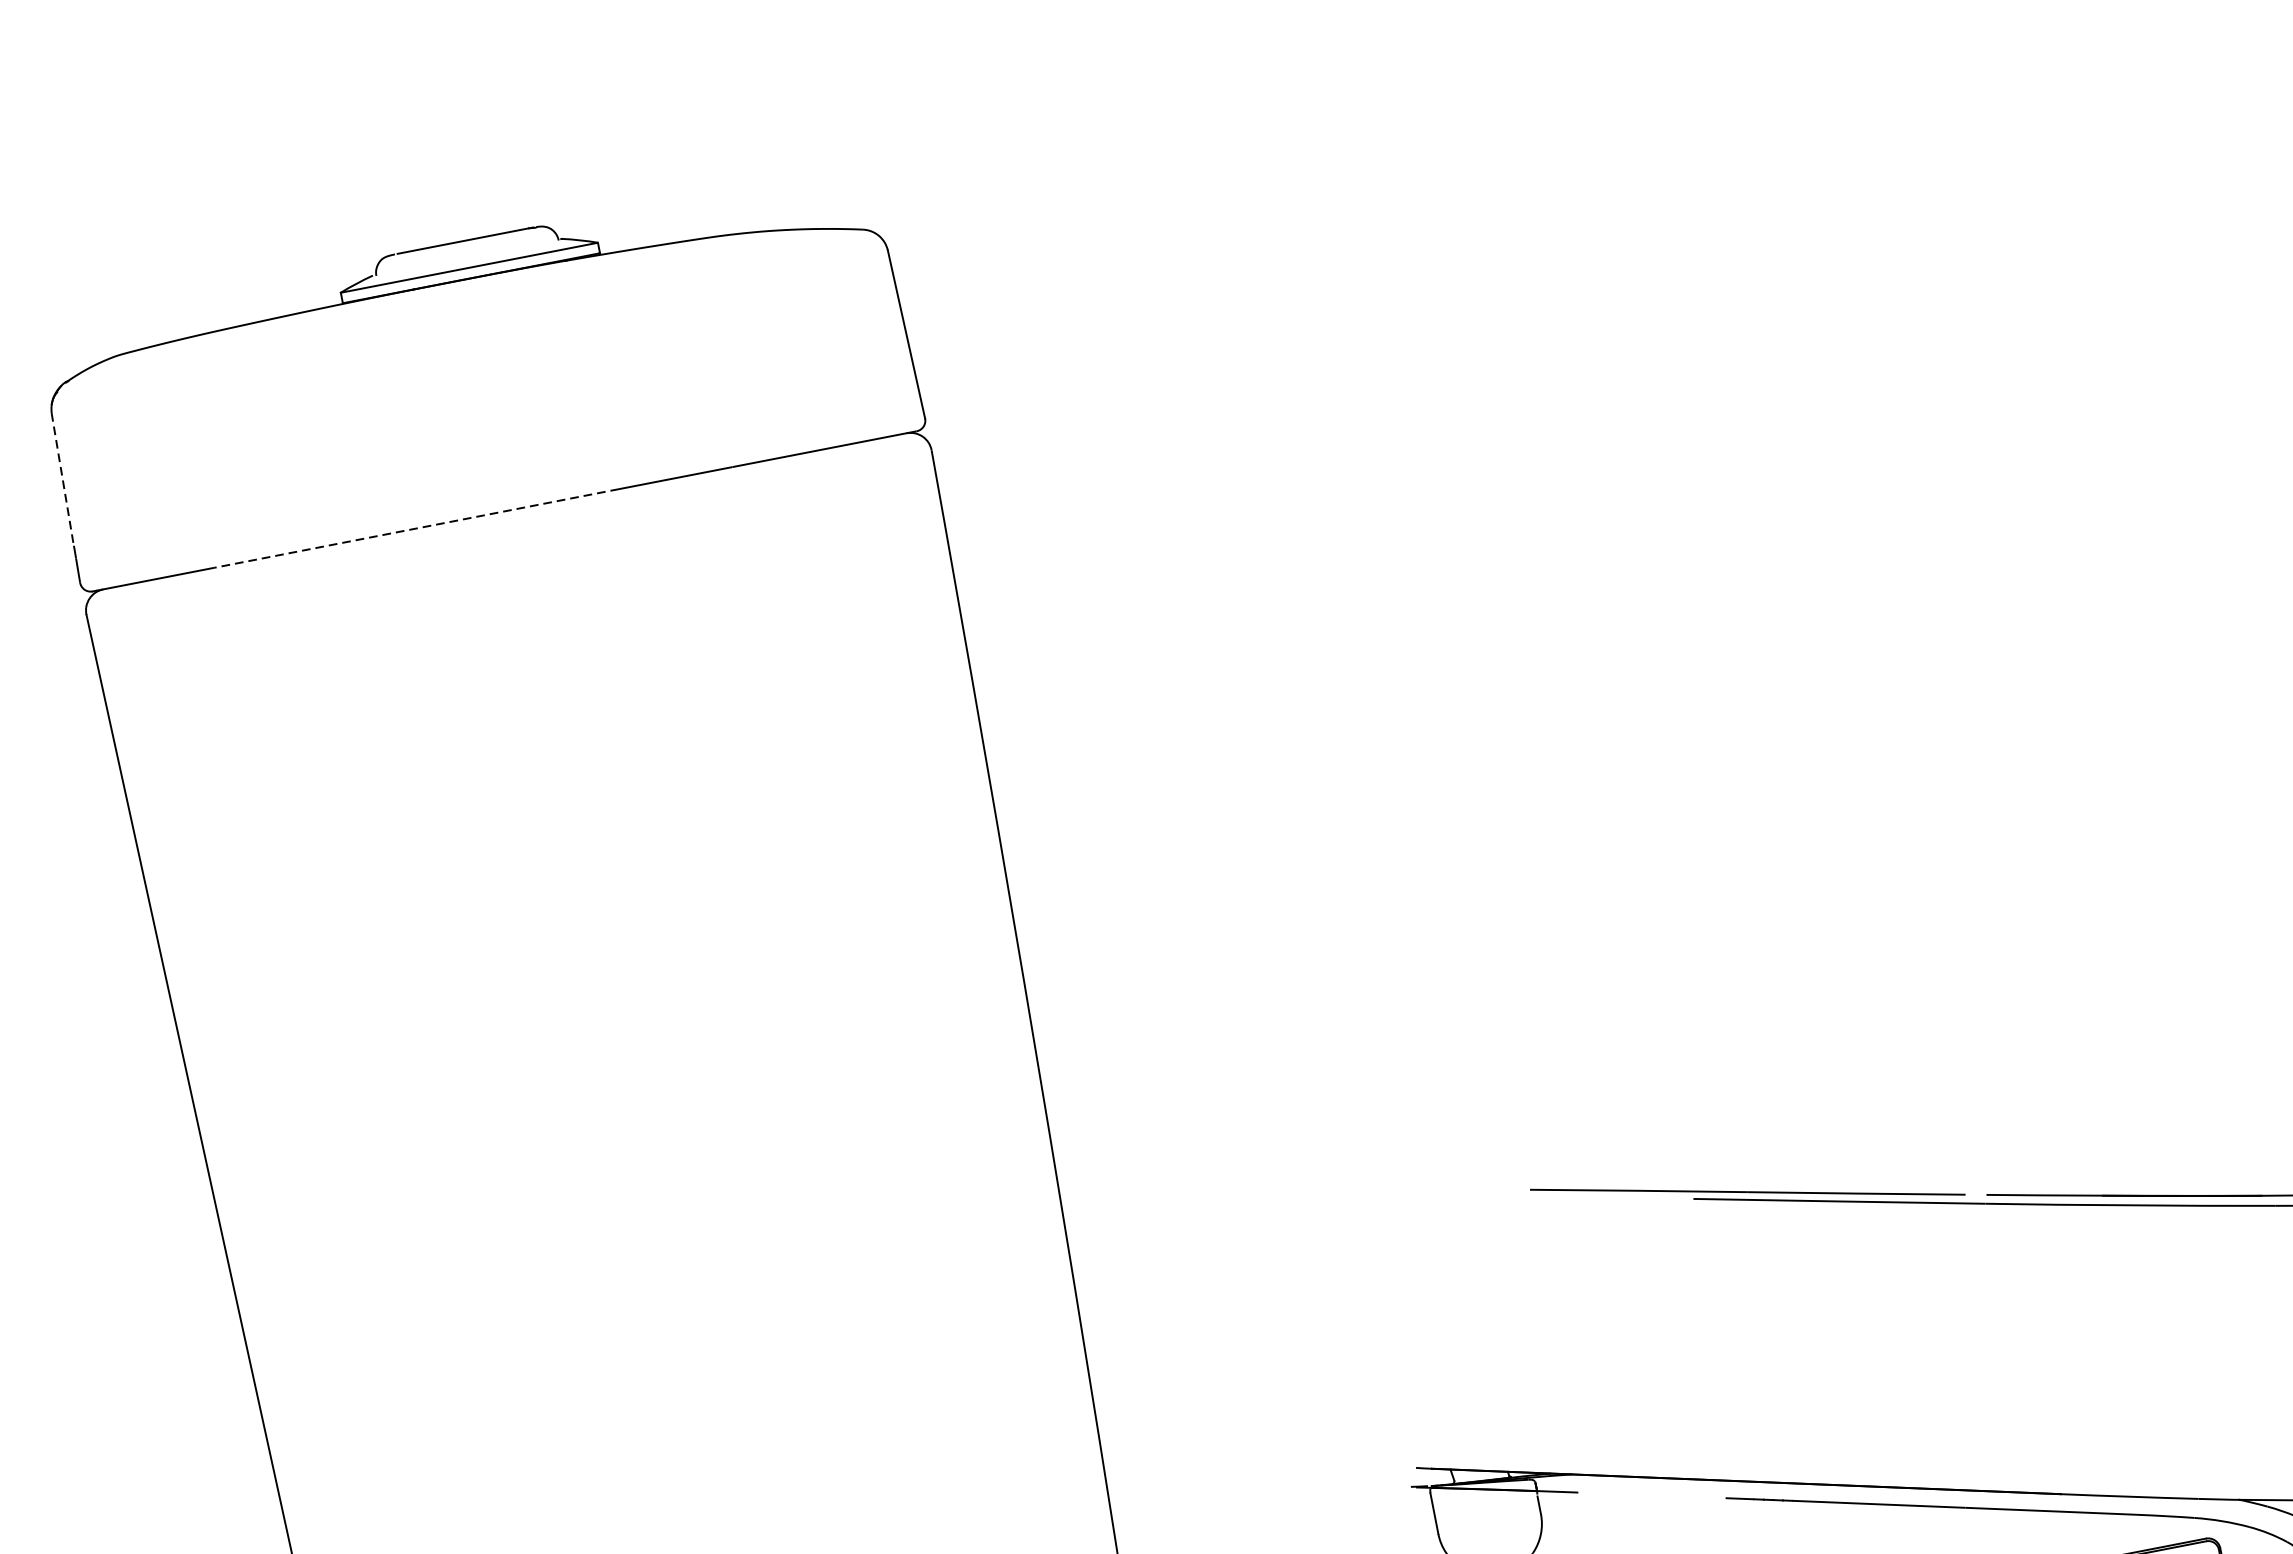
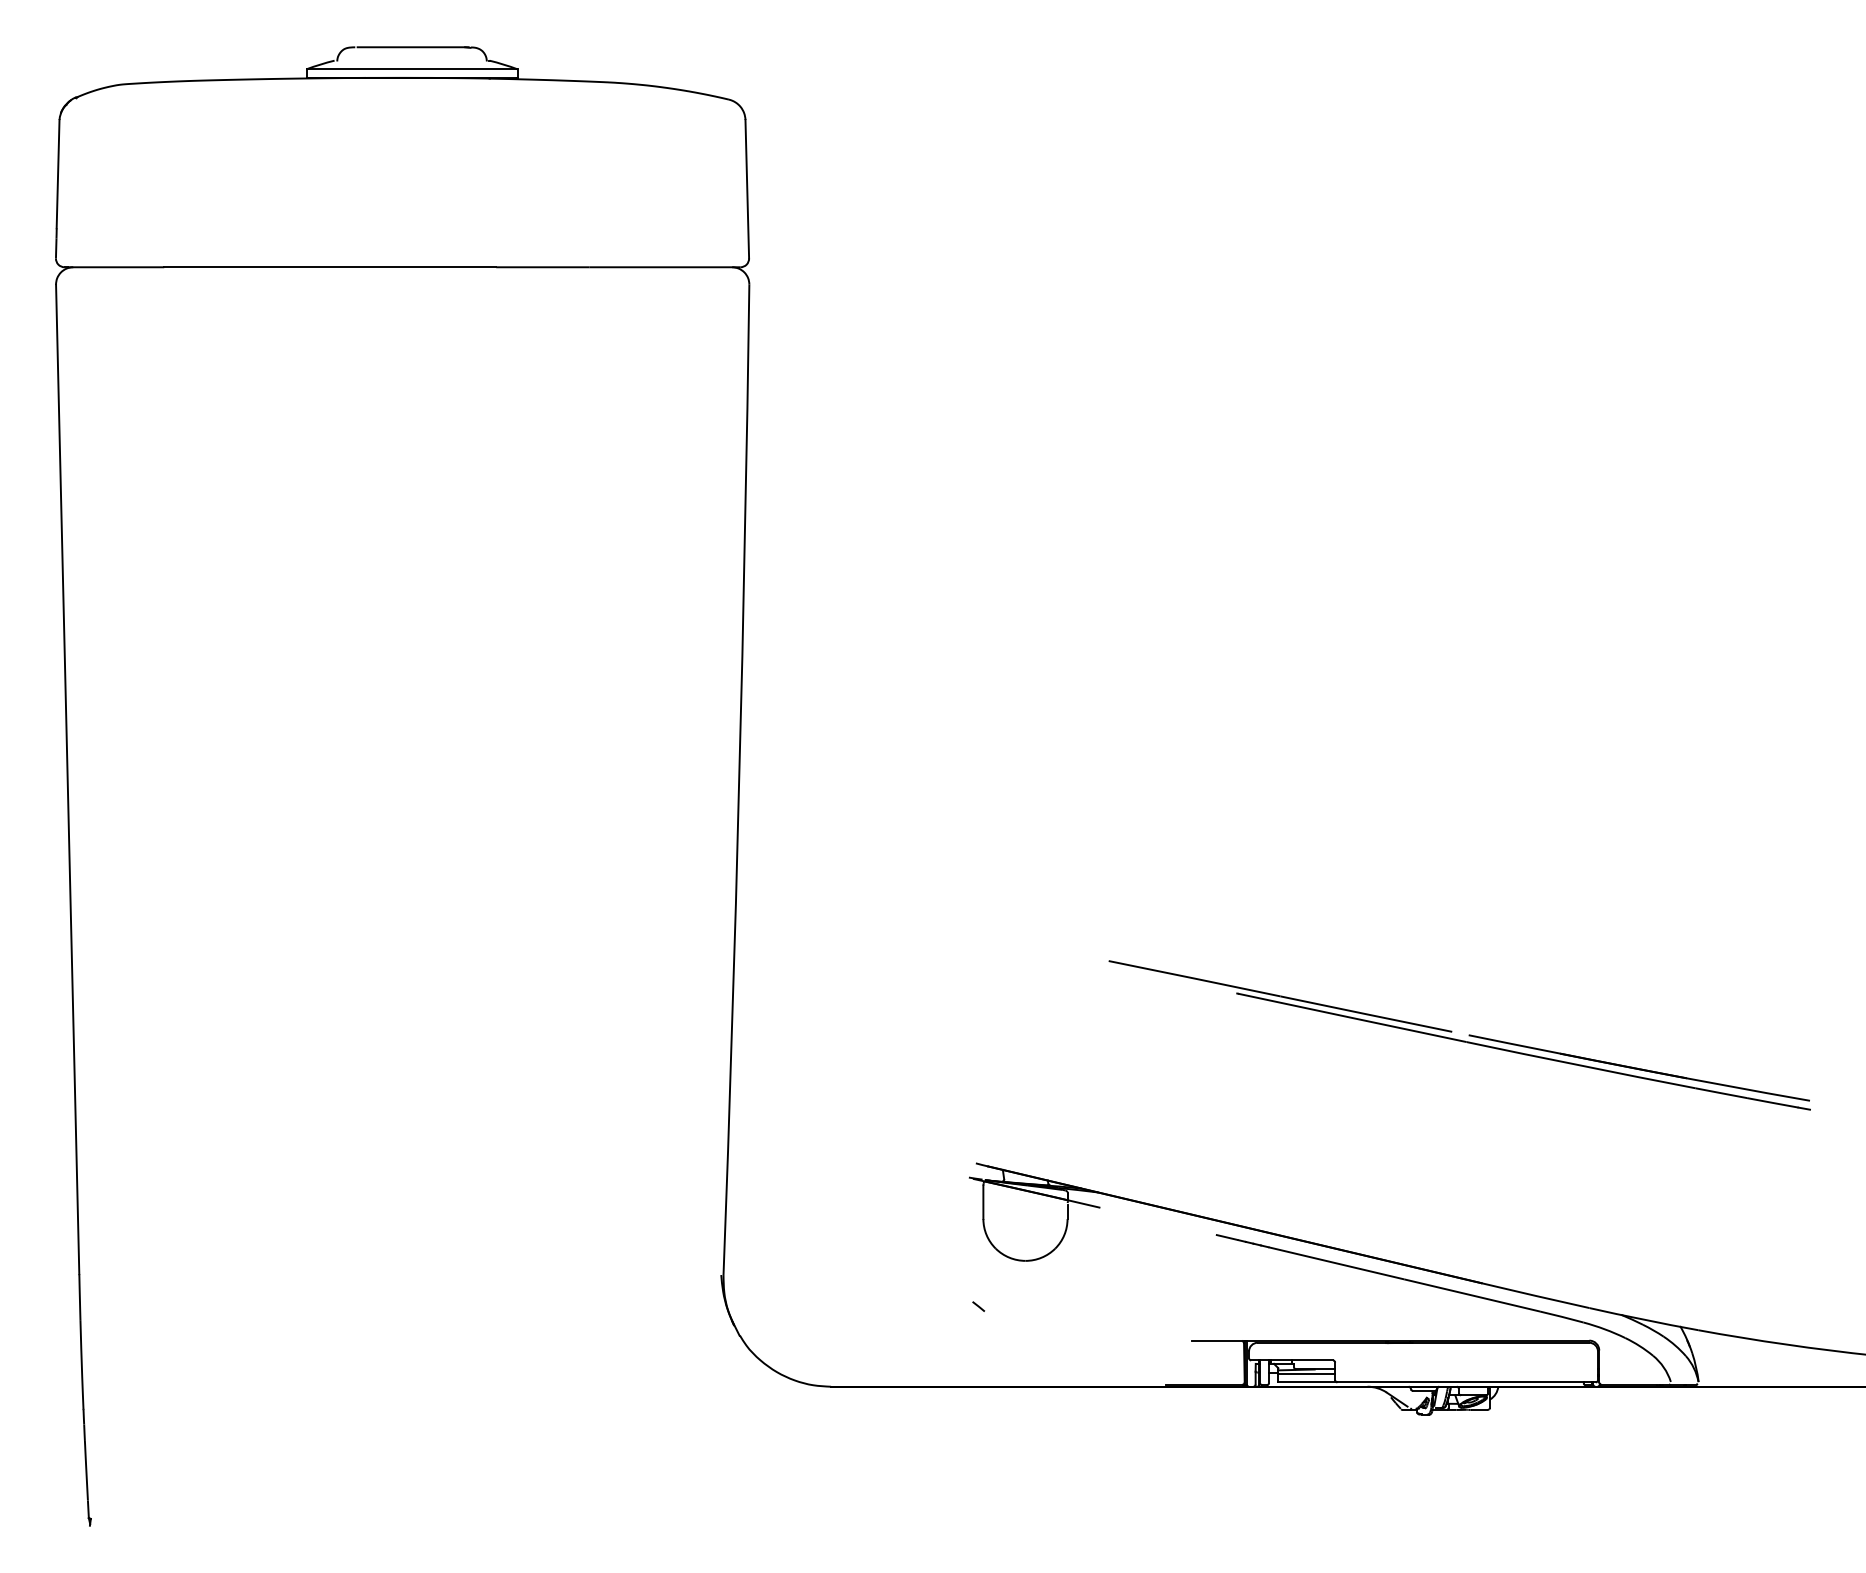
line: (63, 479) -> (58, 174), dashed -> solid
line: (415, 528) -> (329, 267), dashed -> solid

